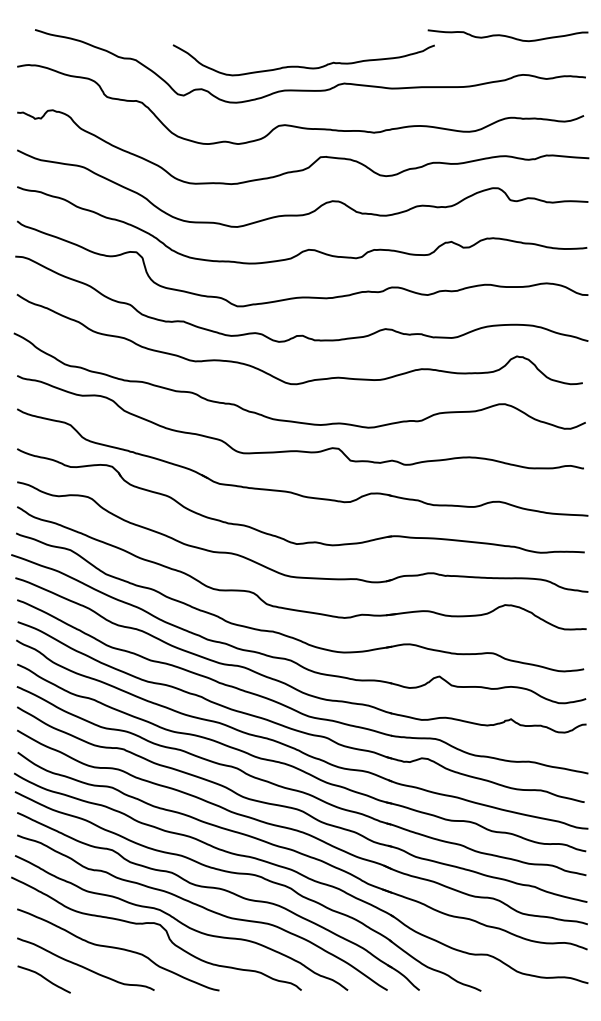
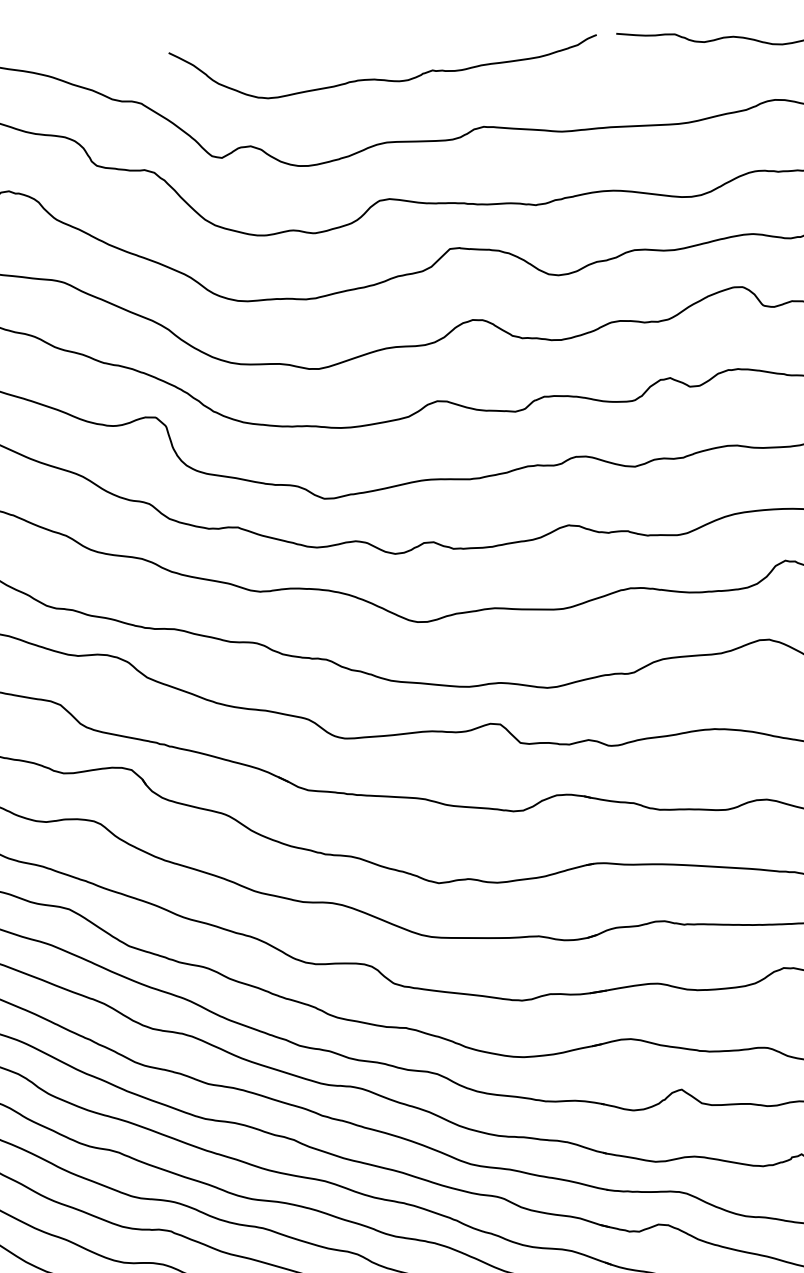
curve: (303, 66) -> (383, 78), moved

